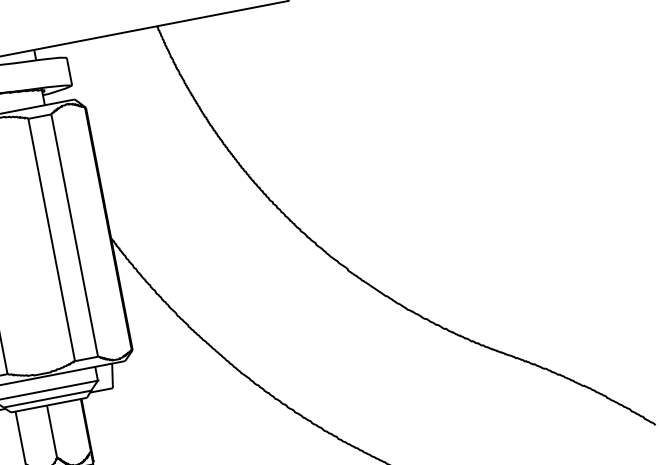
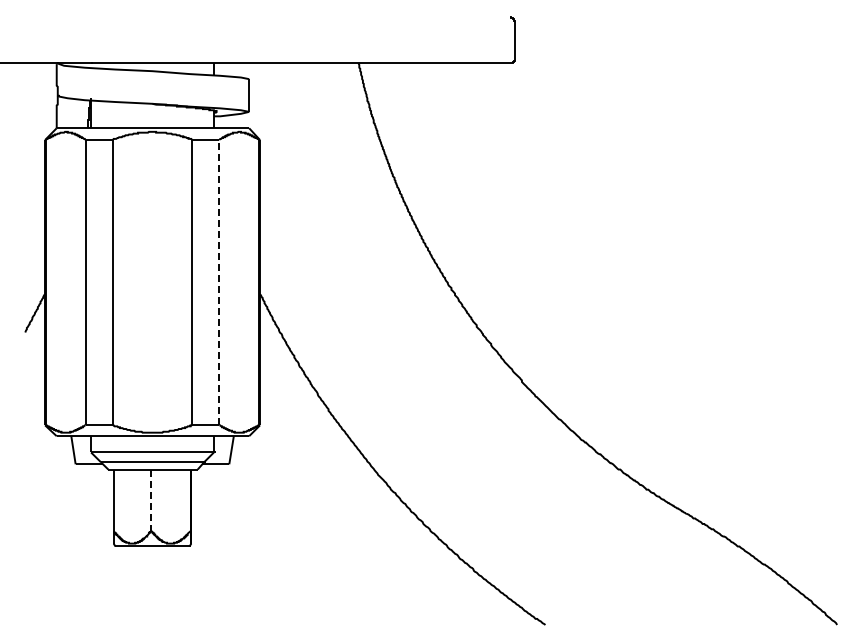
line: (74, 235) -> (219, 282), solid -> dashed
line: (51, 431) -> (150, 500), solid -> dashed

